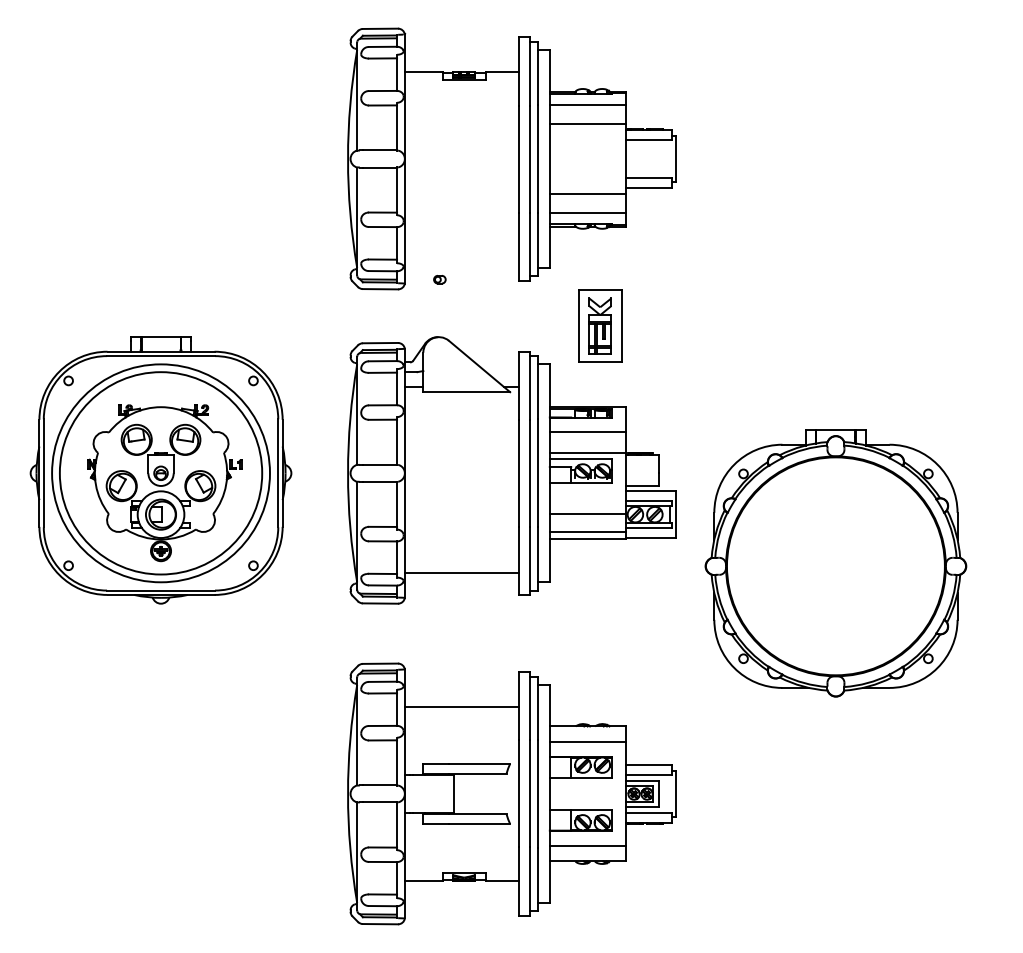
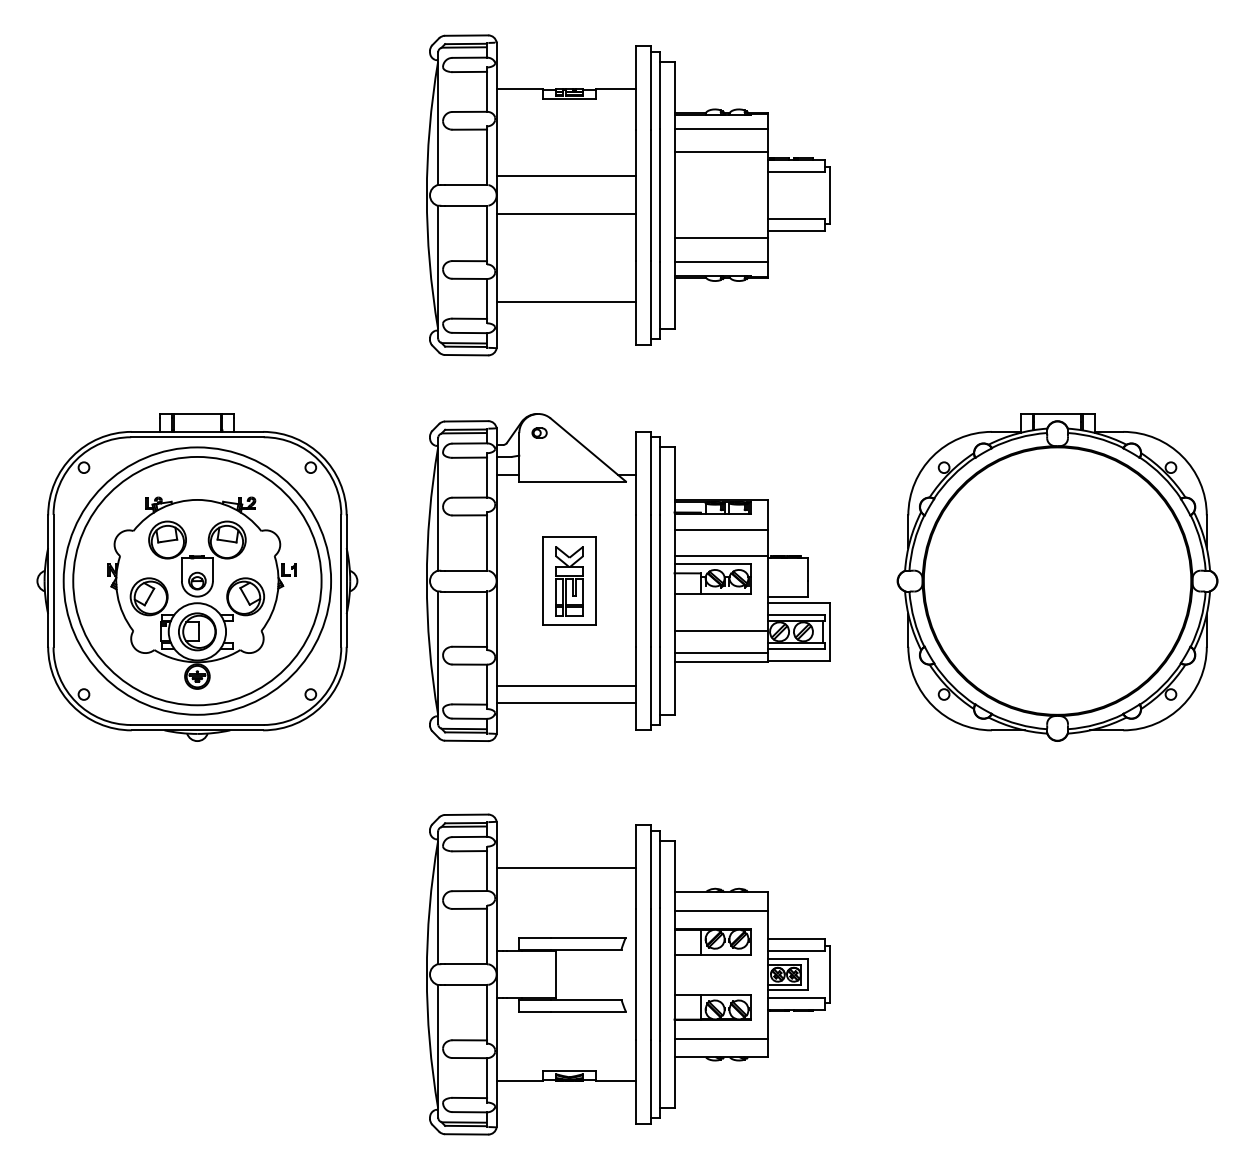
line: (461, 143) -> (566, 176), added
line: (461, 174) -> (566, 214), added
line: (461, 245) -> (566, 301), added
part: (439, 279) -> (539, 432), moved
part: (600, 325) -> (569, 580), moved
line: (461, 558) -> (566, 685), added
part: (835, 563) -> (1057, 577), moved

